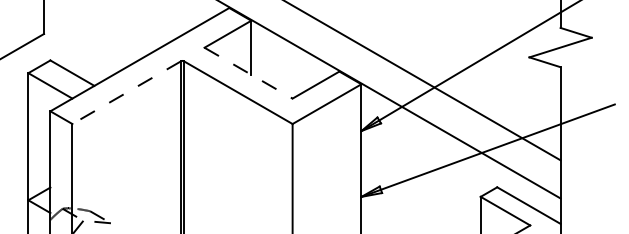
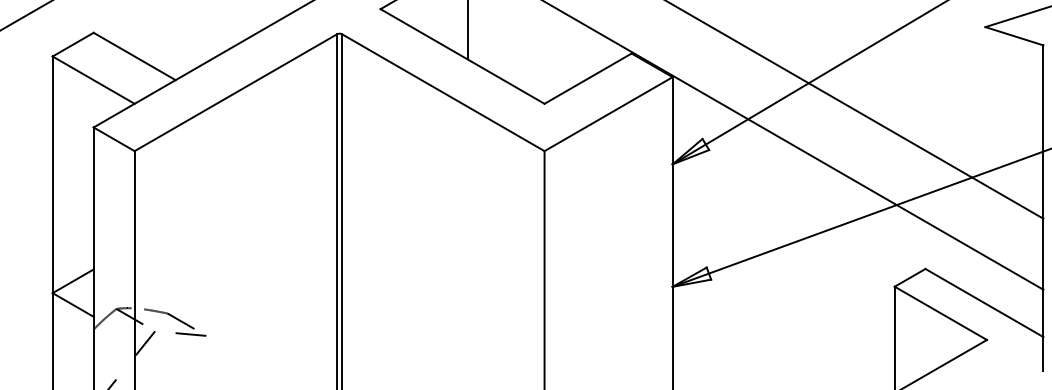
line: (248, 73) -> (462, 57), dashed -> solid
line: (126, 92) -> (235, 92), dashed -> solid

